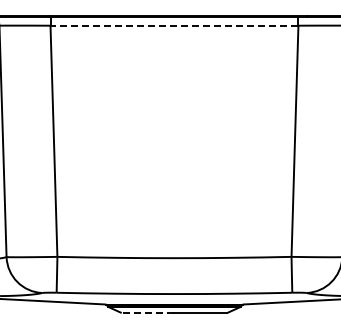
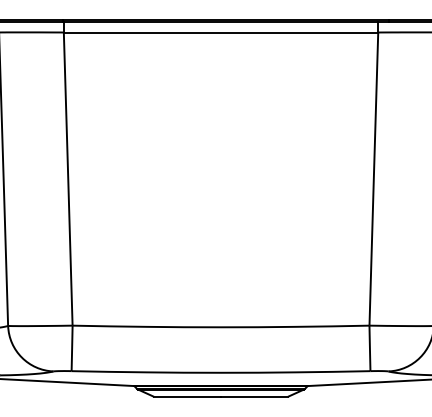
line: (174, 25) -> (221, 32), dashed -> solid
line: (147, 313) -> (186, 397), dashed -> solid

